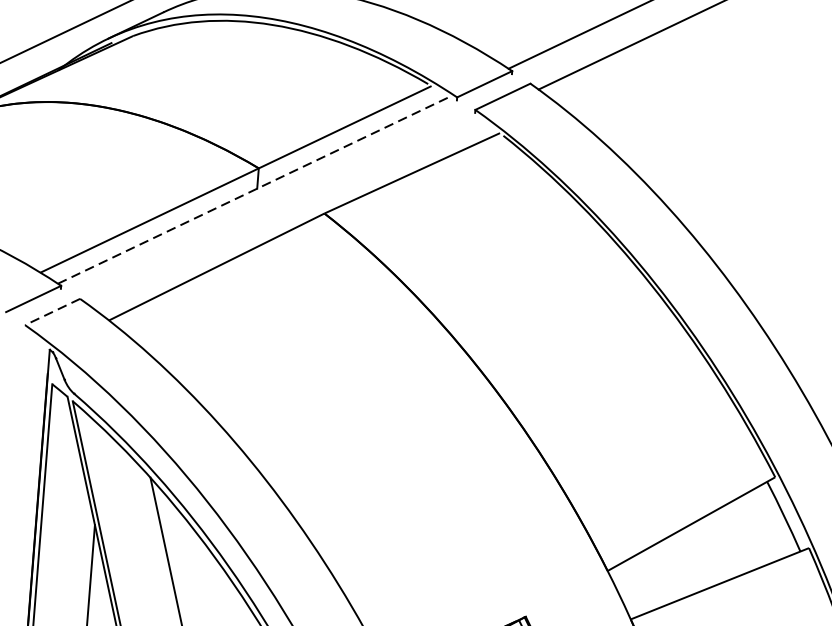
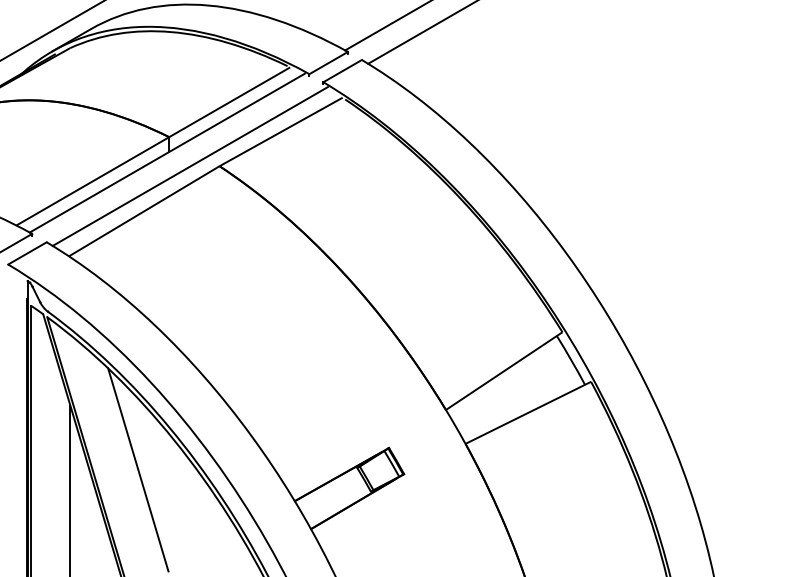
line: (254, 190) -> (167, 153), dashed -> solid
line: (283, 210) -> (189, 166), added
line: (52, 312) -> (27, 253), dashed -> solid

